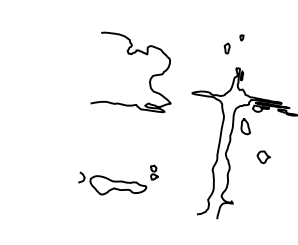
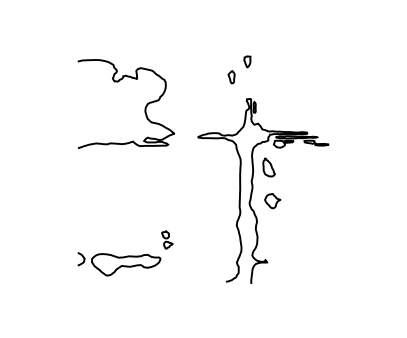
part: (241, 37) -> (247, 61), size x1.67
curve: (149, 78) -> (144, 107), moved
part: (263, 157) -> (272, 201), moved

